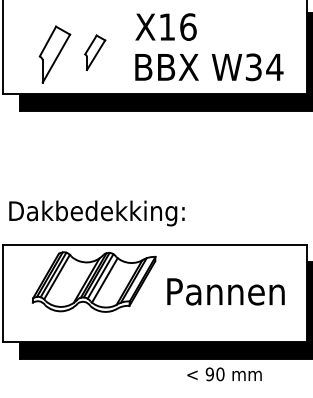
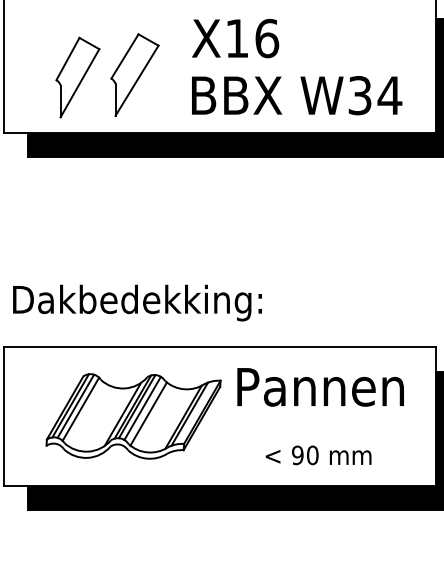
part: (94, 52) -> (134, 74), size x1.67
part: (94, 282) -> (133, 416), moved
text: (225, 292) -> (320, 387), moved
text: (224, 374) -> (318, 455), moved

